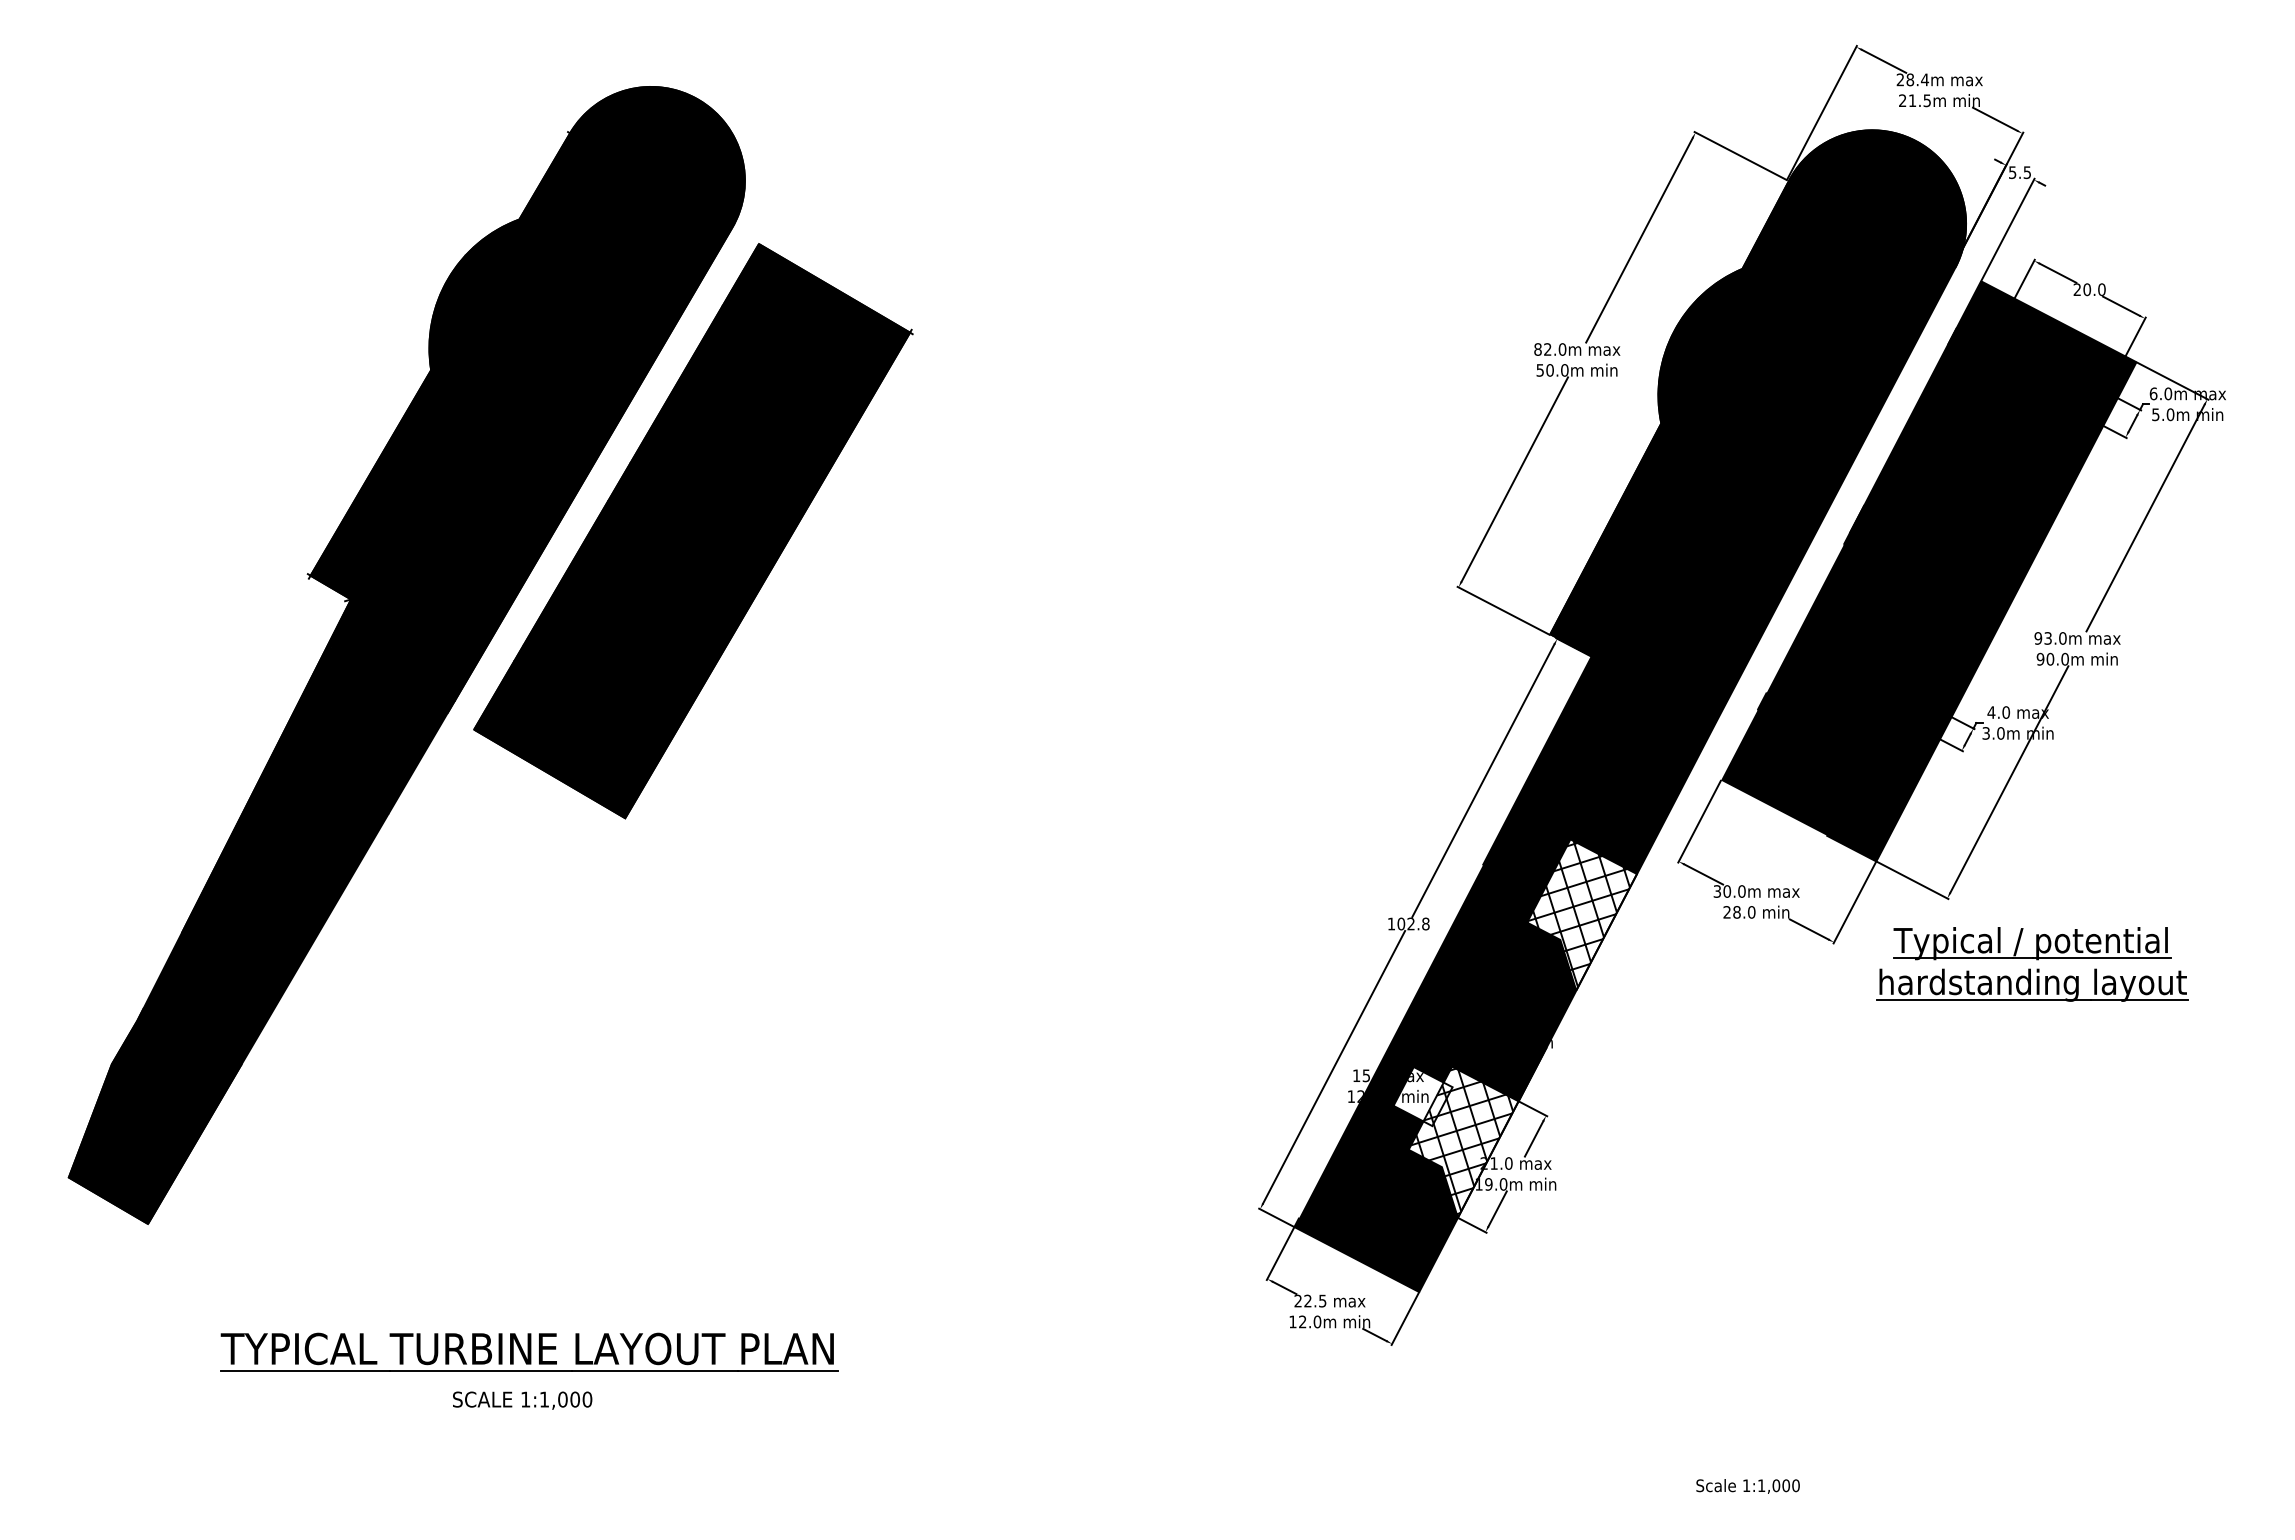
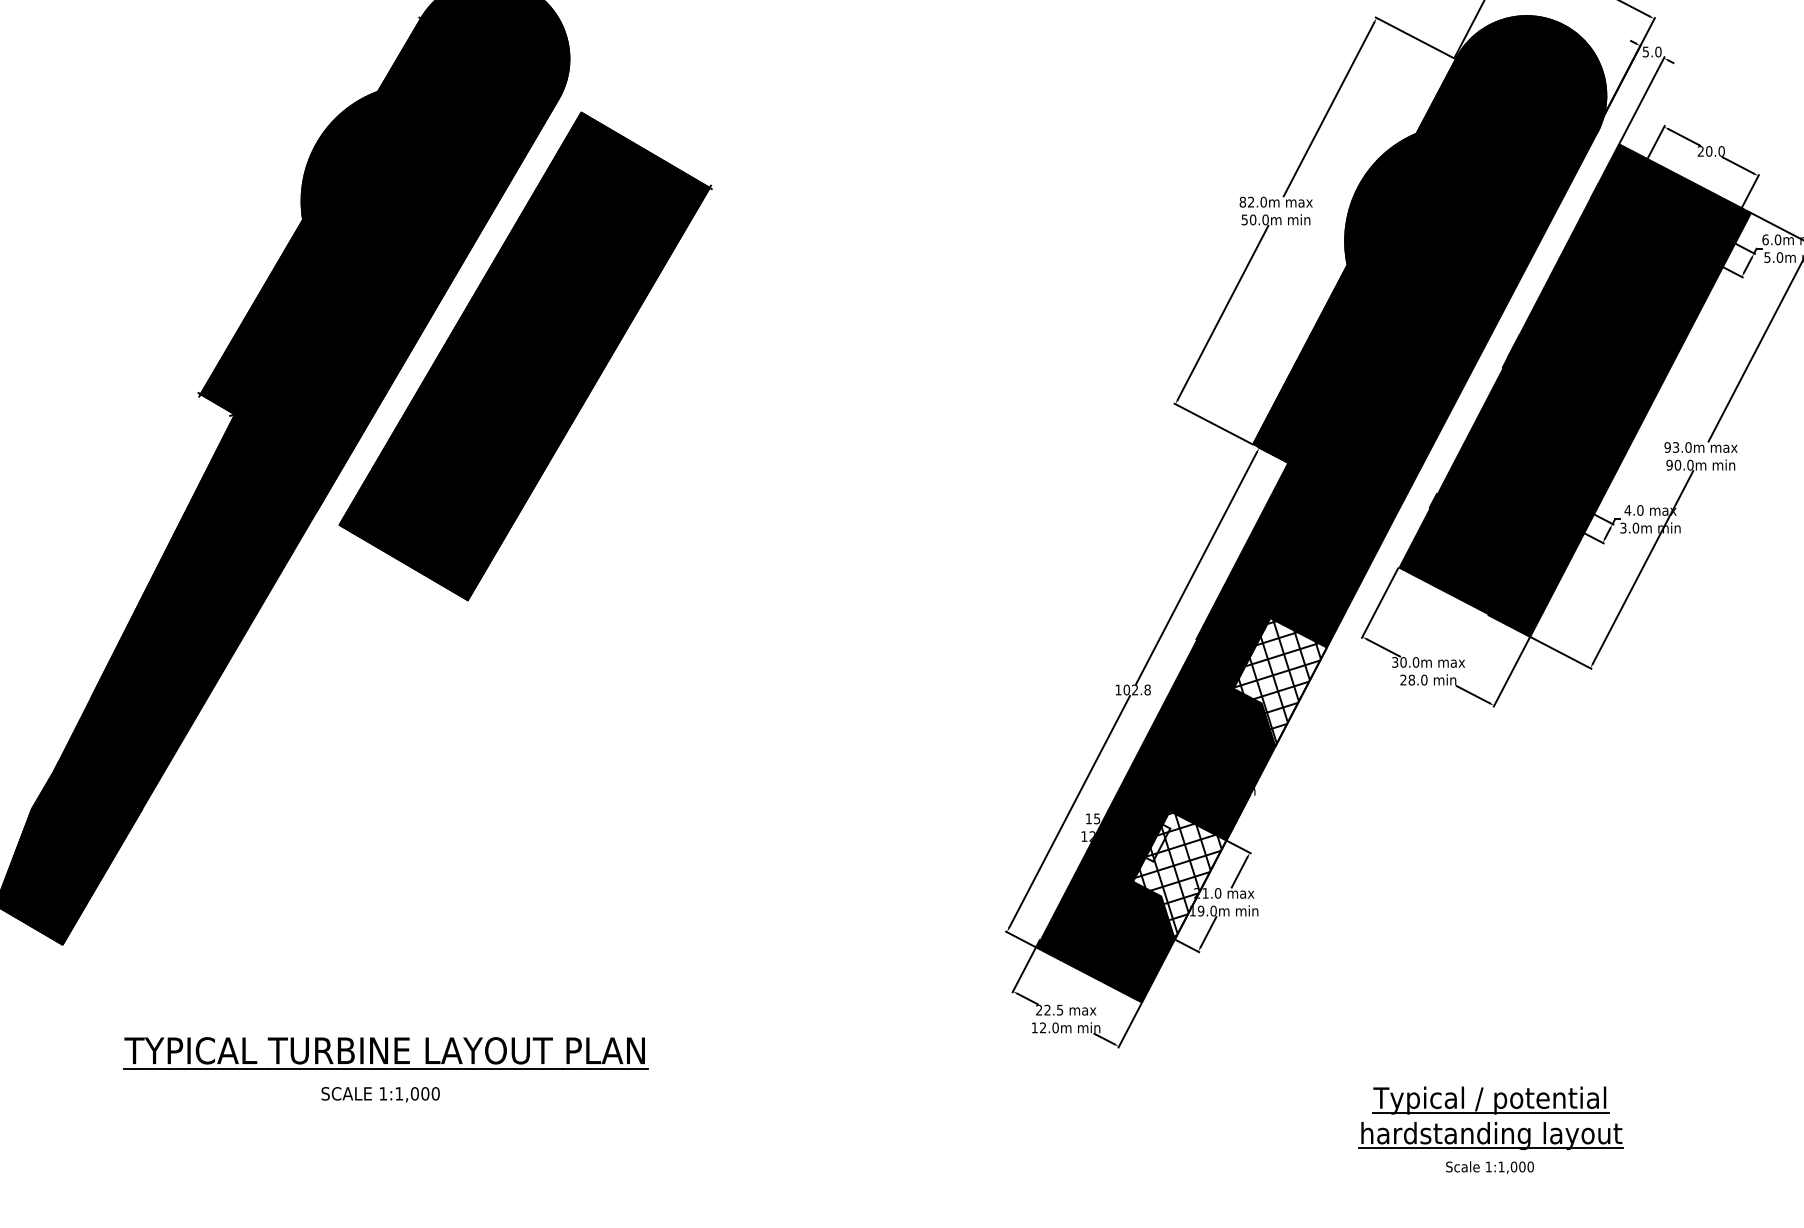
text: (2027, 172) -> (1658, 51), 5.5 -> 5.0
part: (2032, 964) -> (1491, 1118), moved
fill: (1418, 1094) -> (1141, 834), added
text: (1747, 1486) -> (1489, 1167), moved

